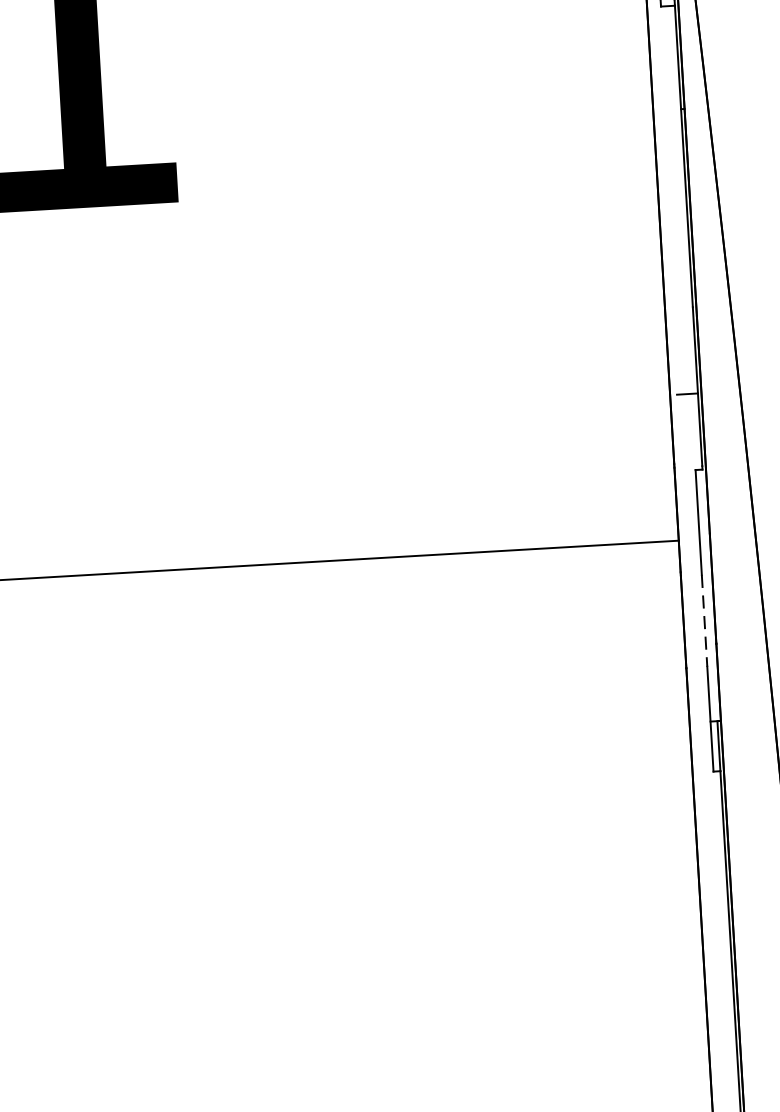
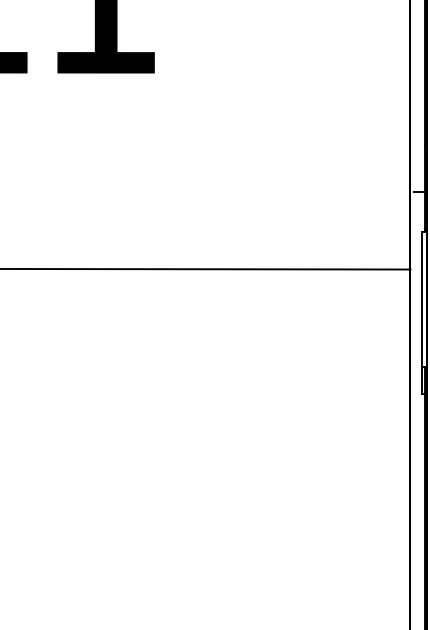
line: (704, 621) -> (421, 313), dashed -> solid

